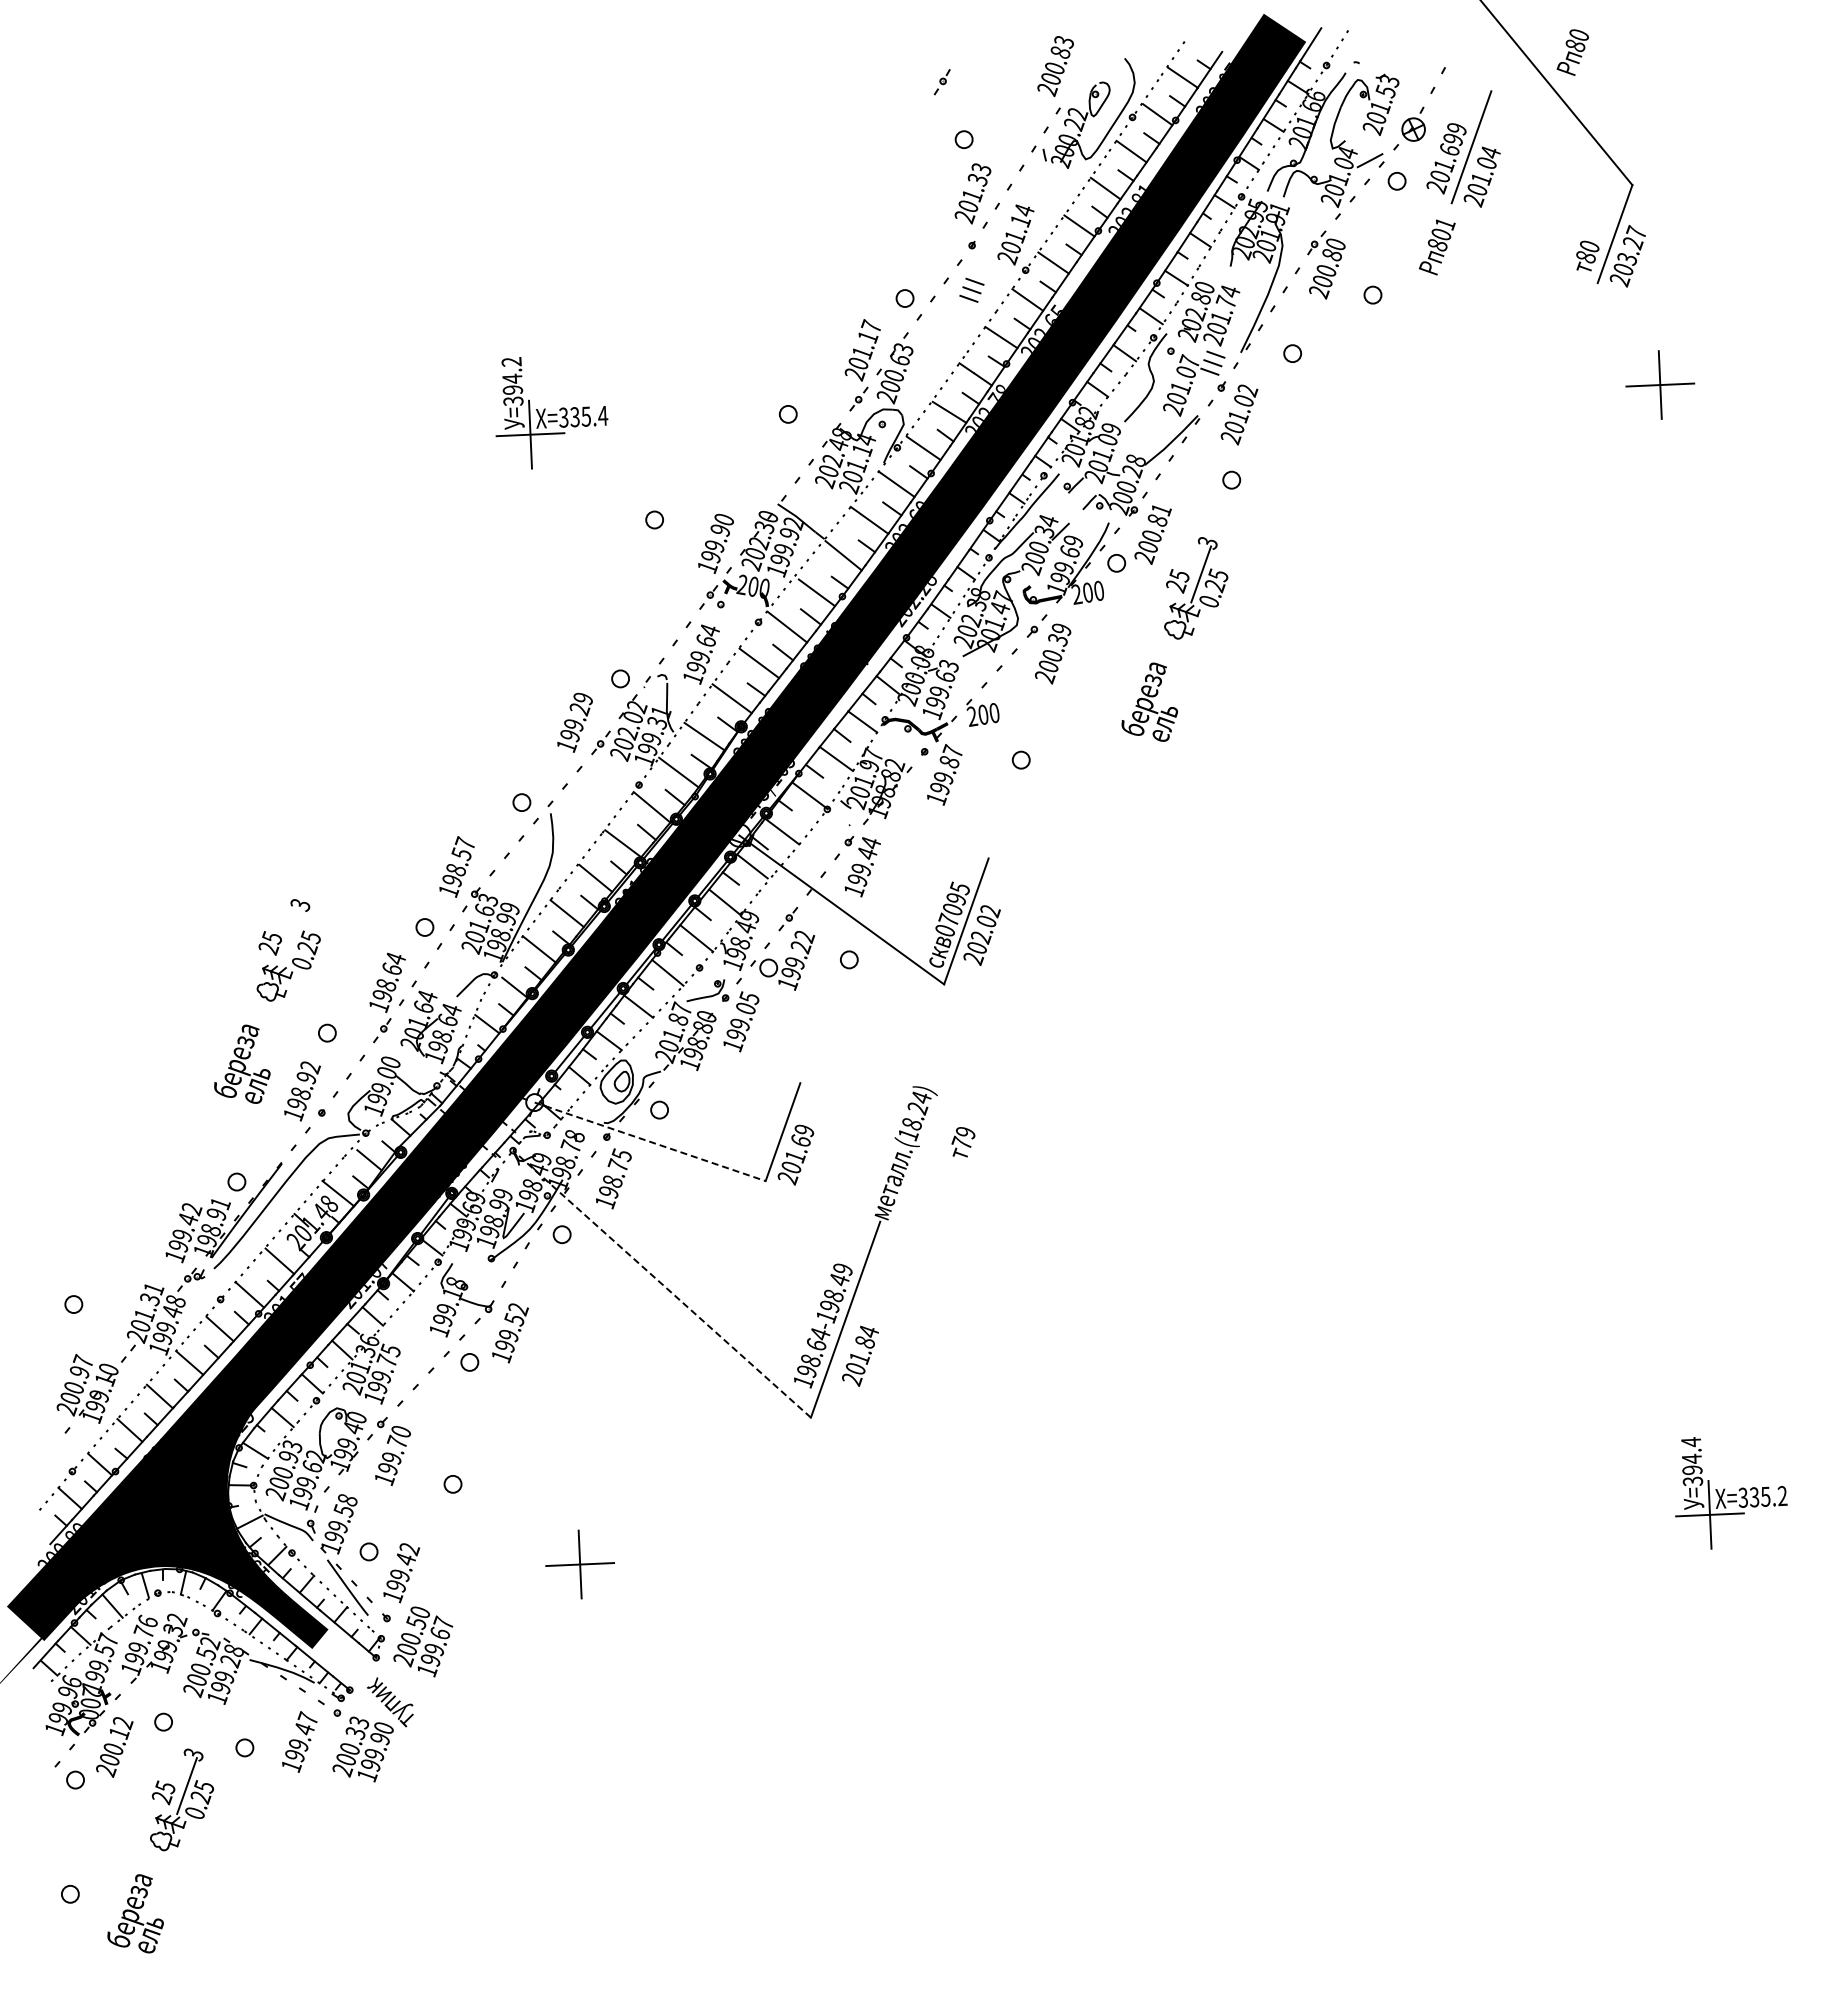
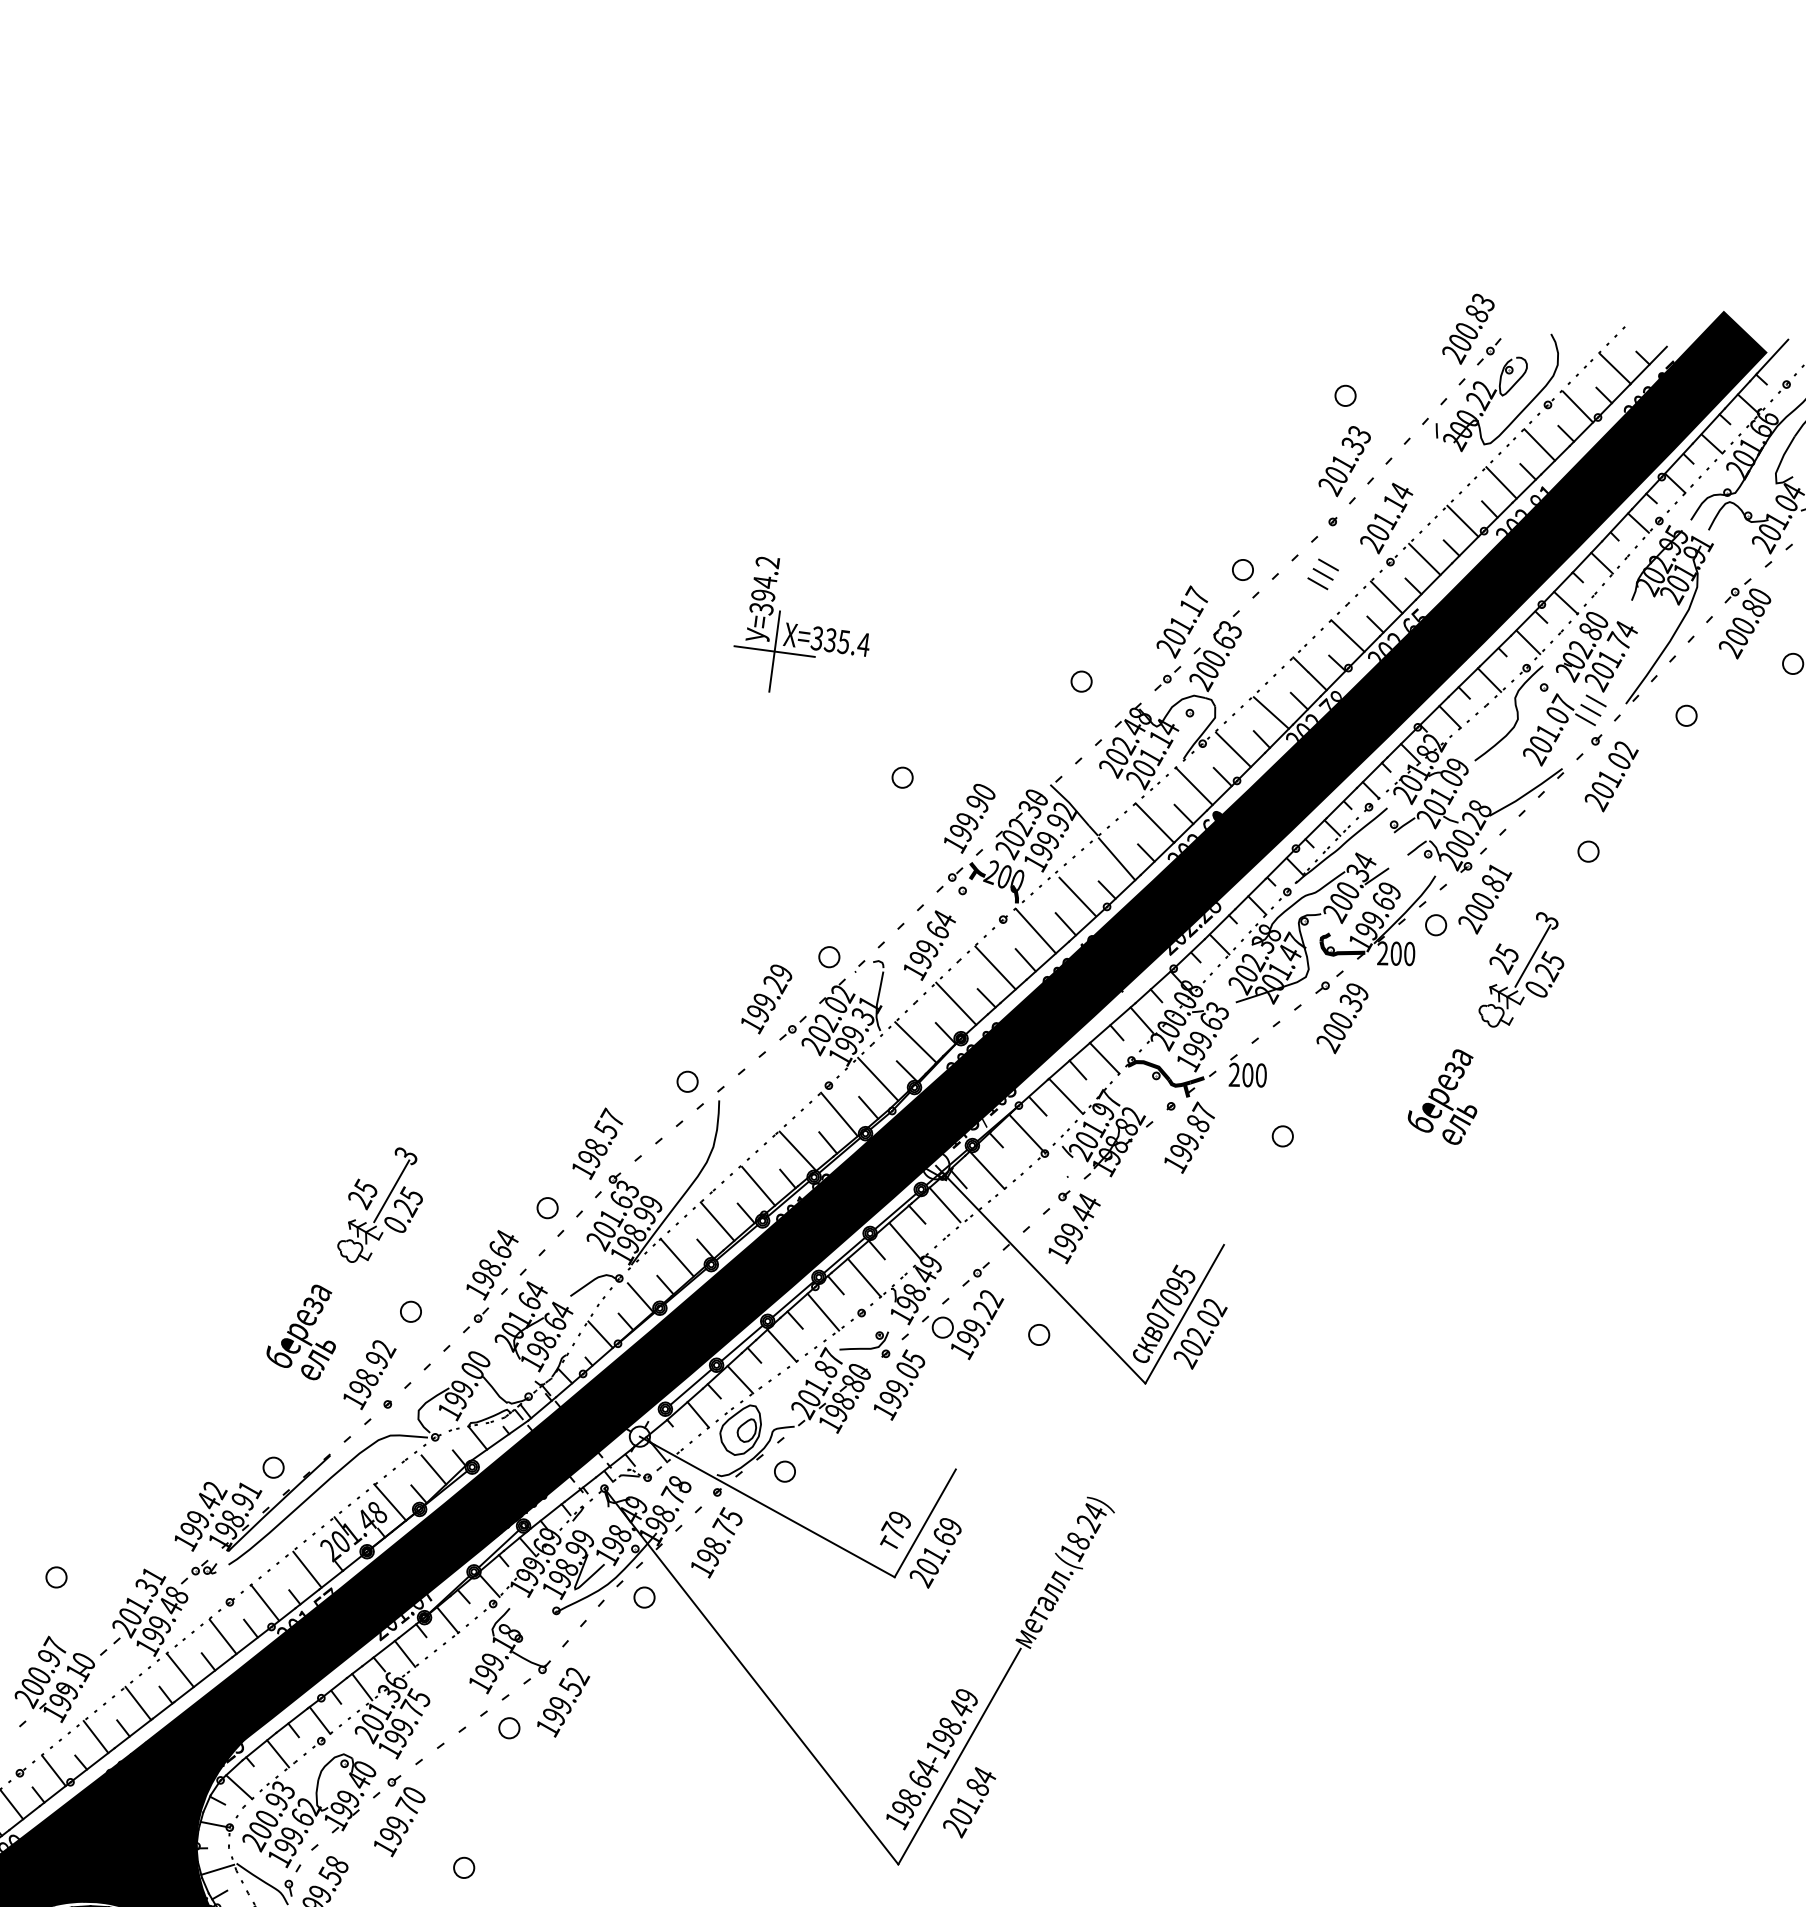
part: (941, 82) -> (1488, 352), moved
line: (293, 936) -> (391, 1191), added
line: (650, 1141) -> (767, 1506), dashed -> solid
text: (963, 1142) -> (895, 1530), moved
line: (662, 1284) -> (751, 1677), dashed -> solid

